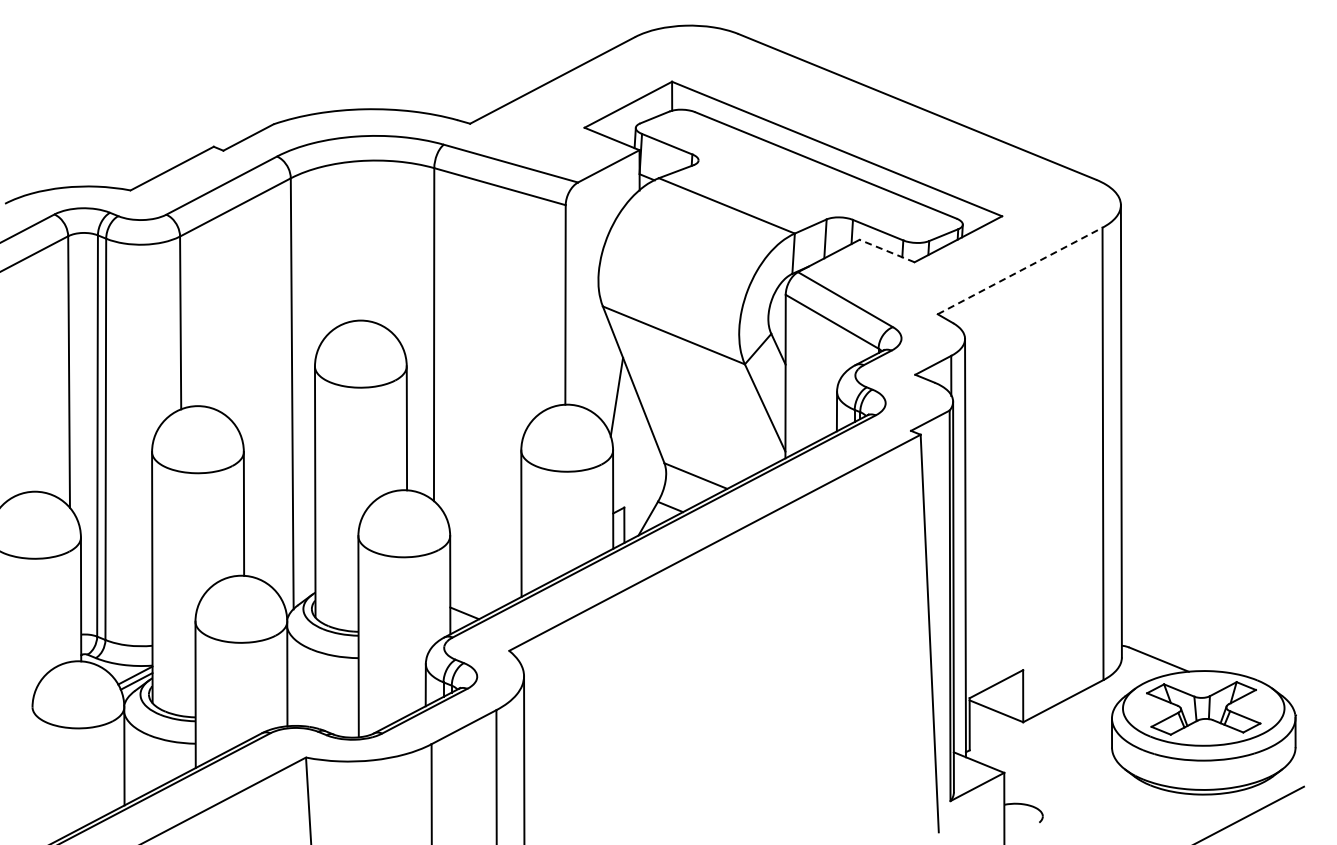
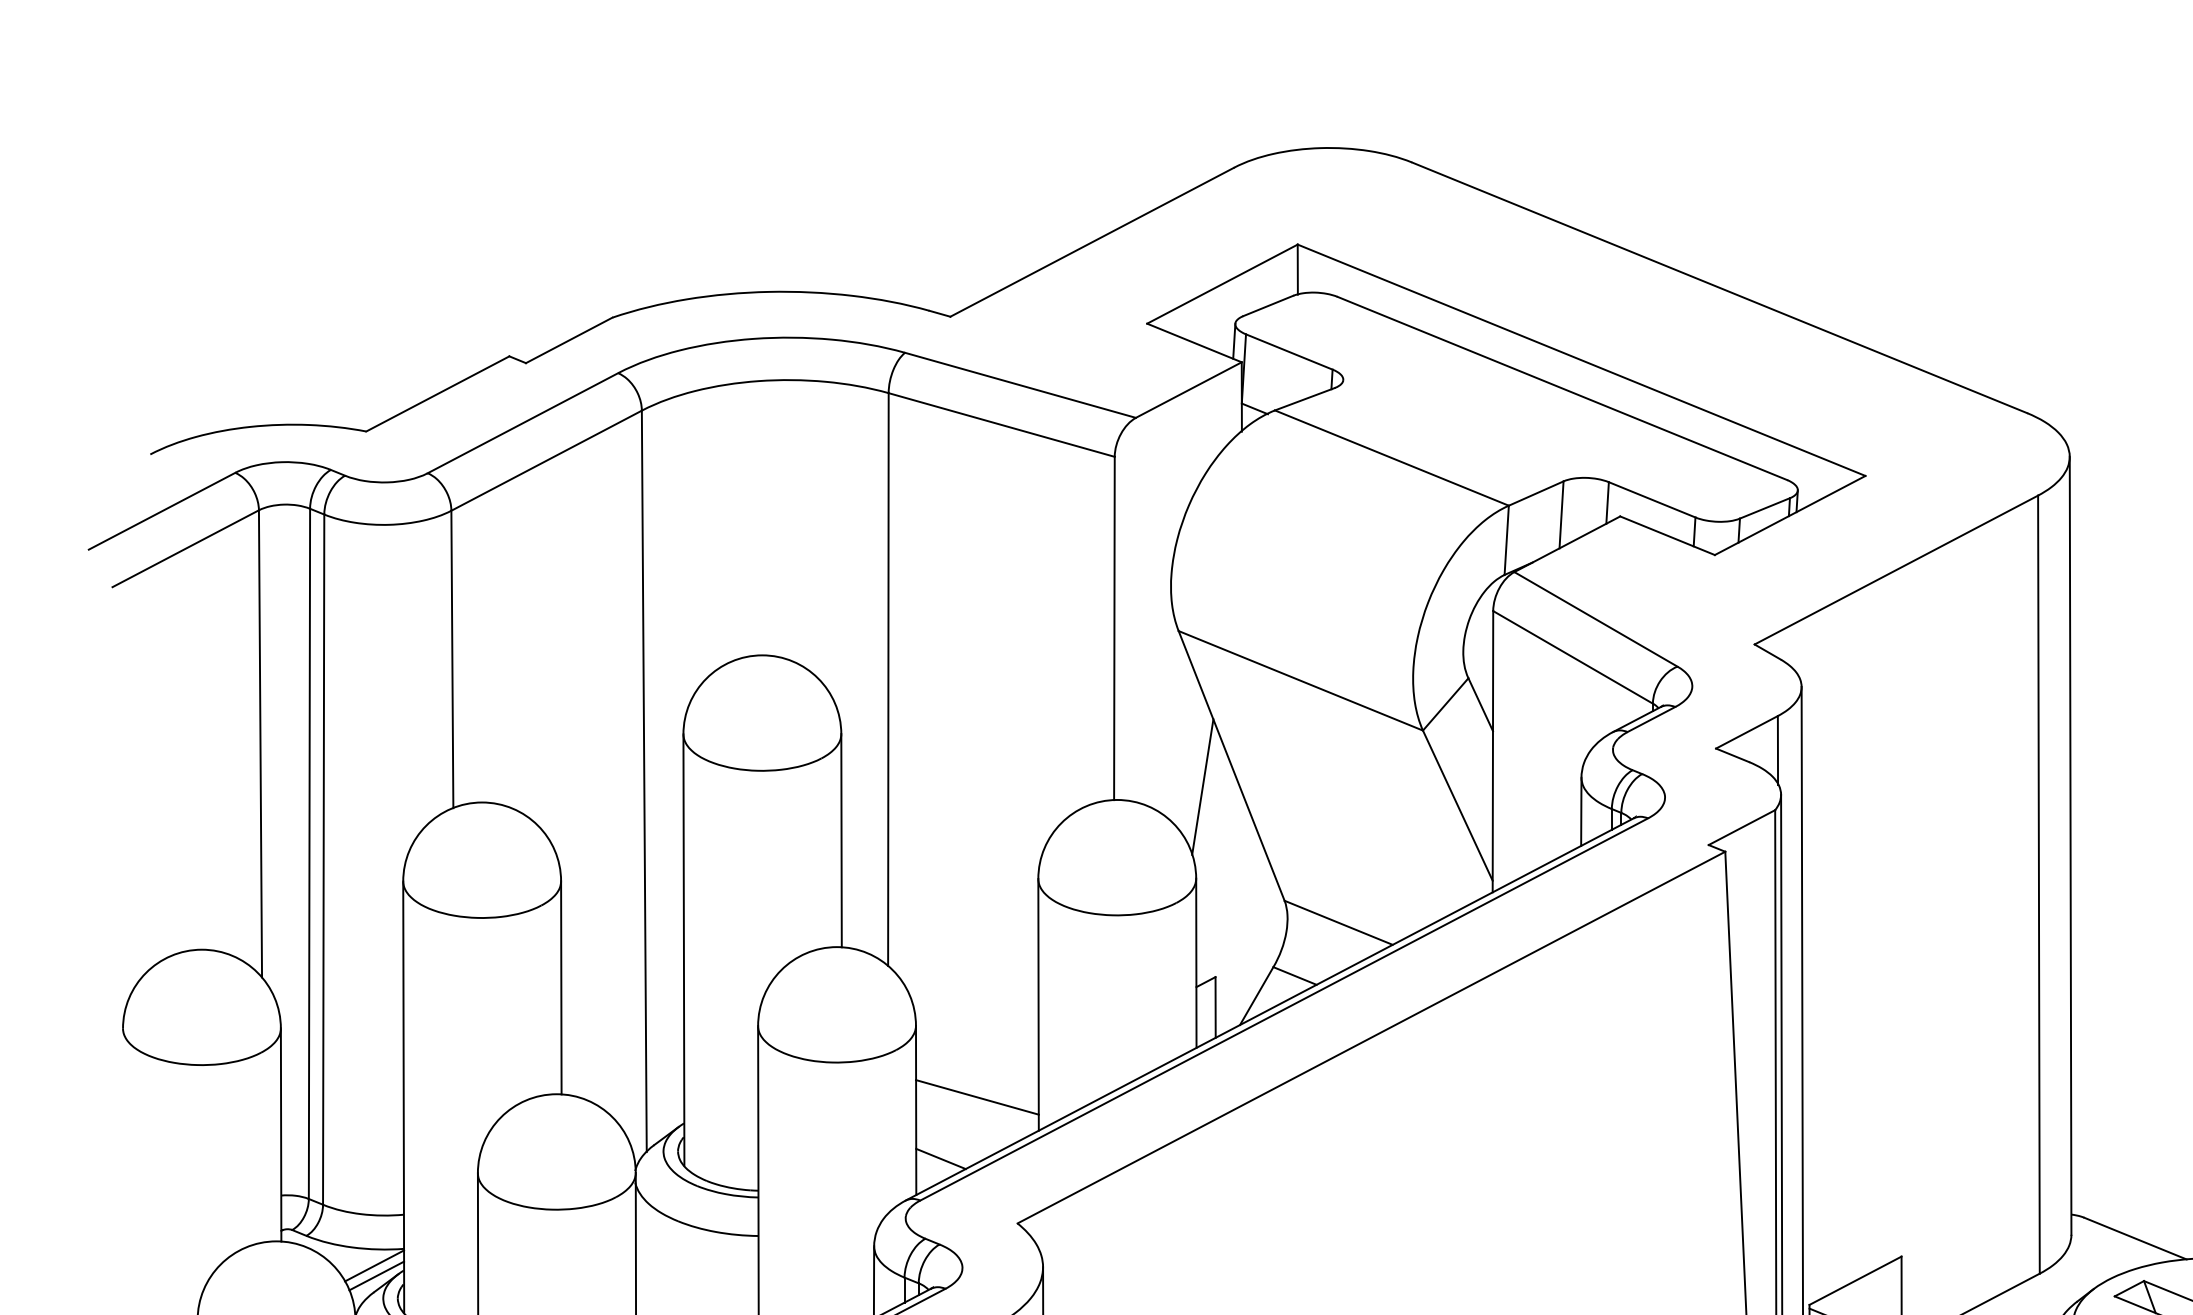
line: (887, 251) -> (1668, 536), dashed -> solid
line: (1020, 270) -> (1897, 569), dashed -> solid
line: (485, 577) -> (976, 1097), added

